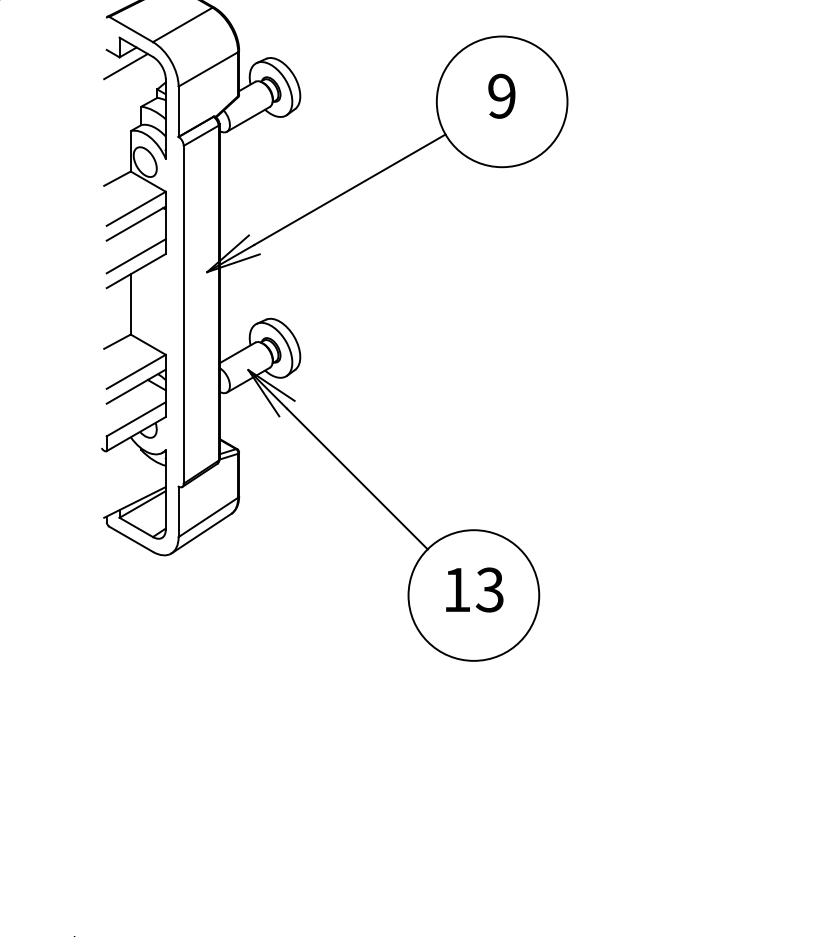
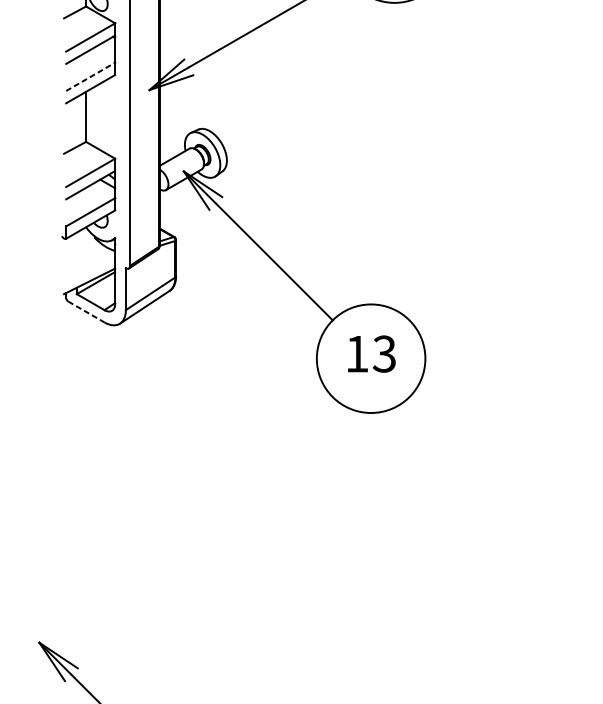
line: (136, 256) -> (90, 77), solid -> dashed
line: (131, 539) -> (86, 312), solid -> dashed

